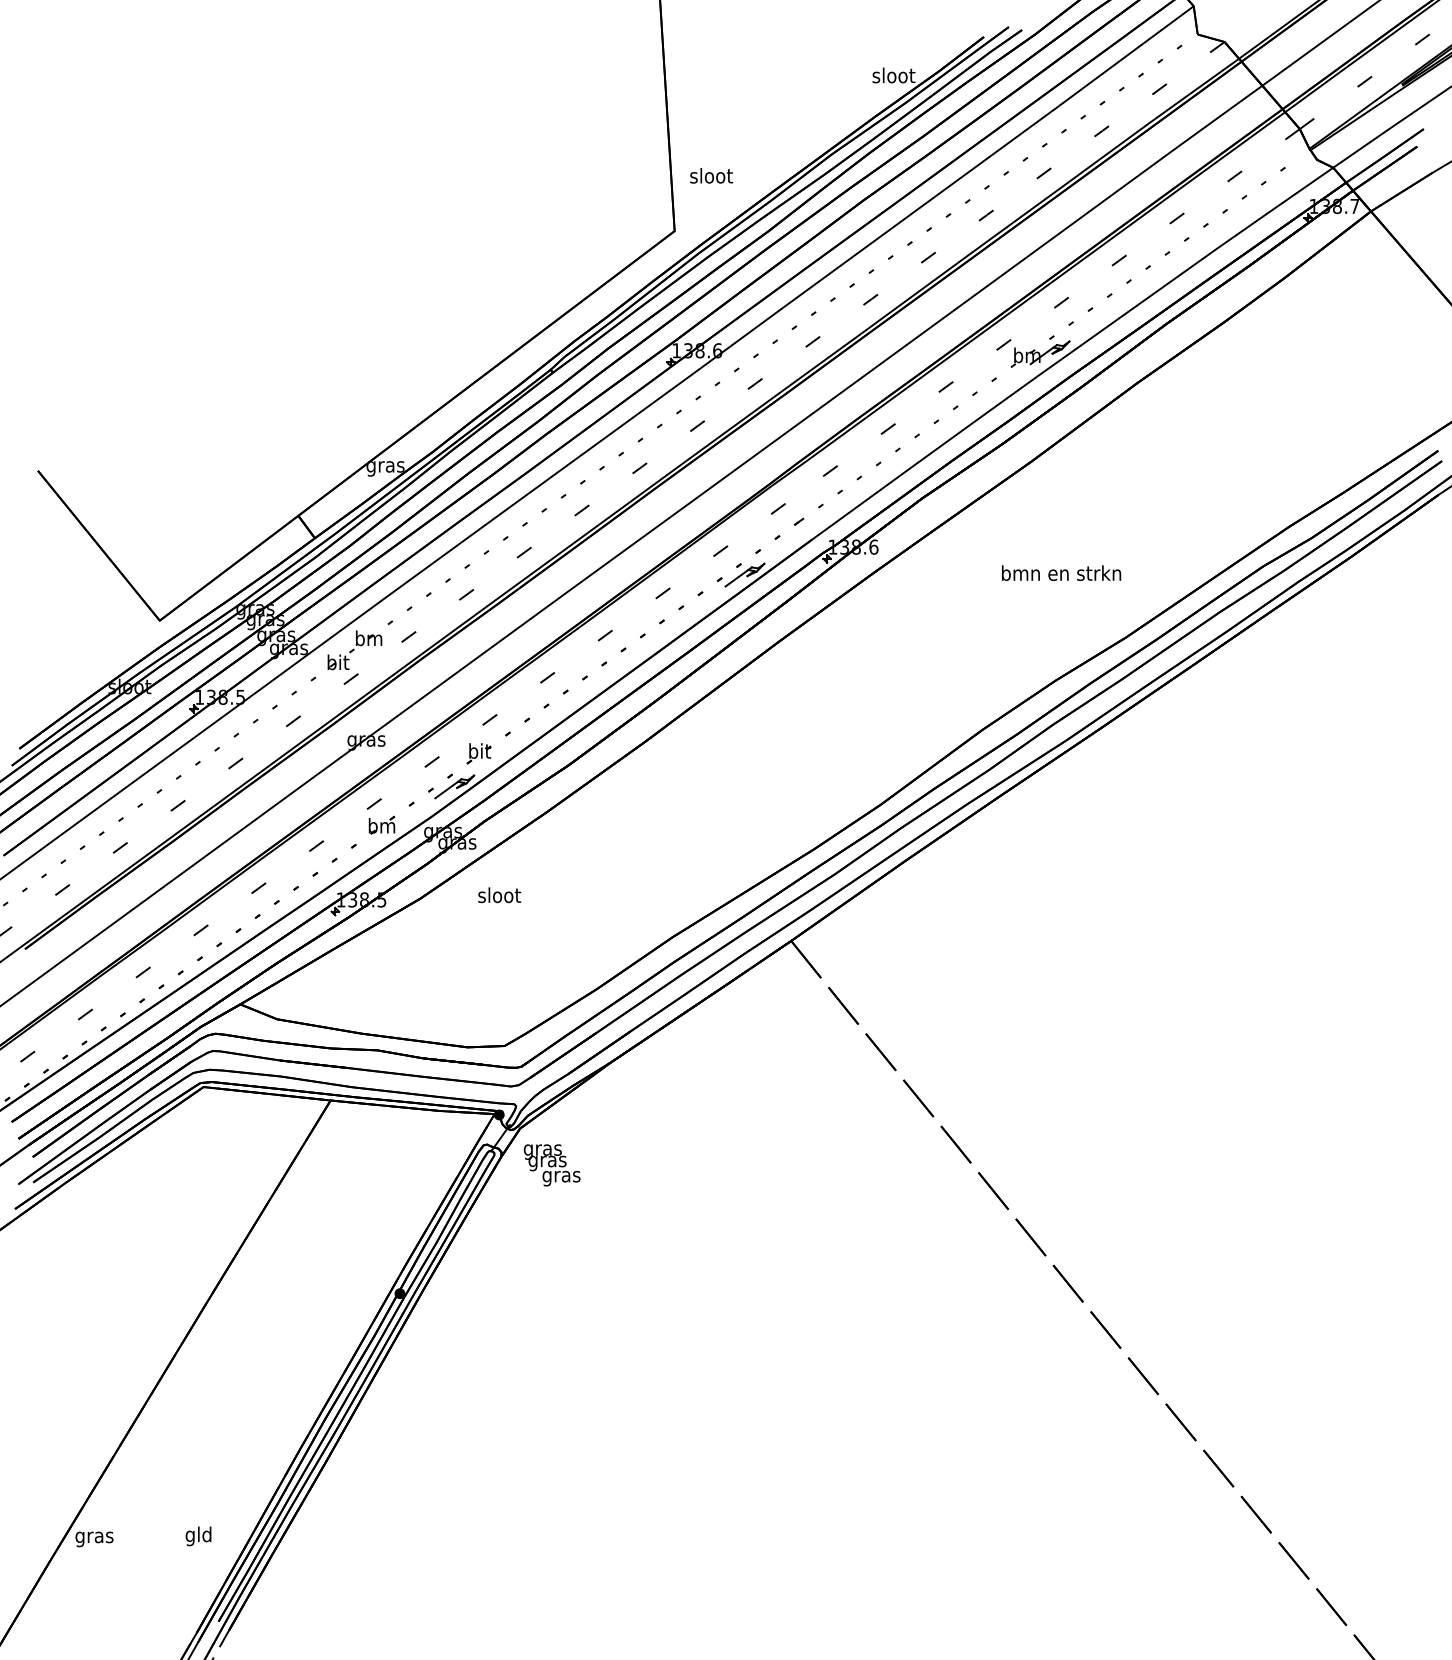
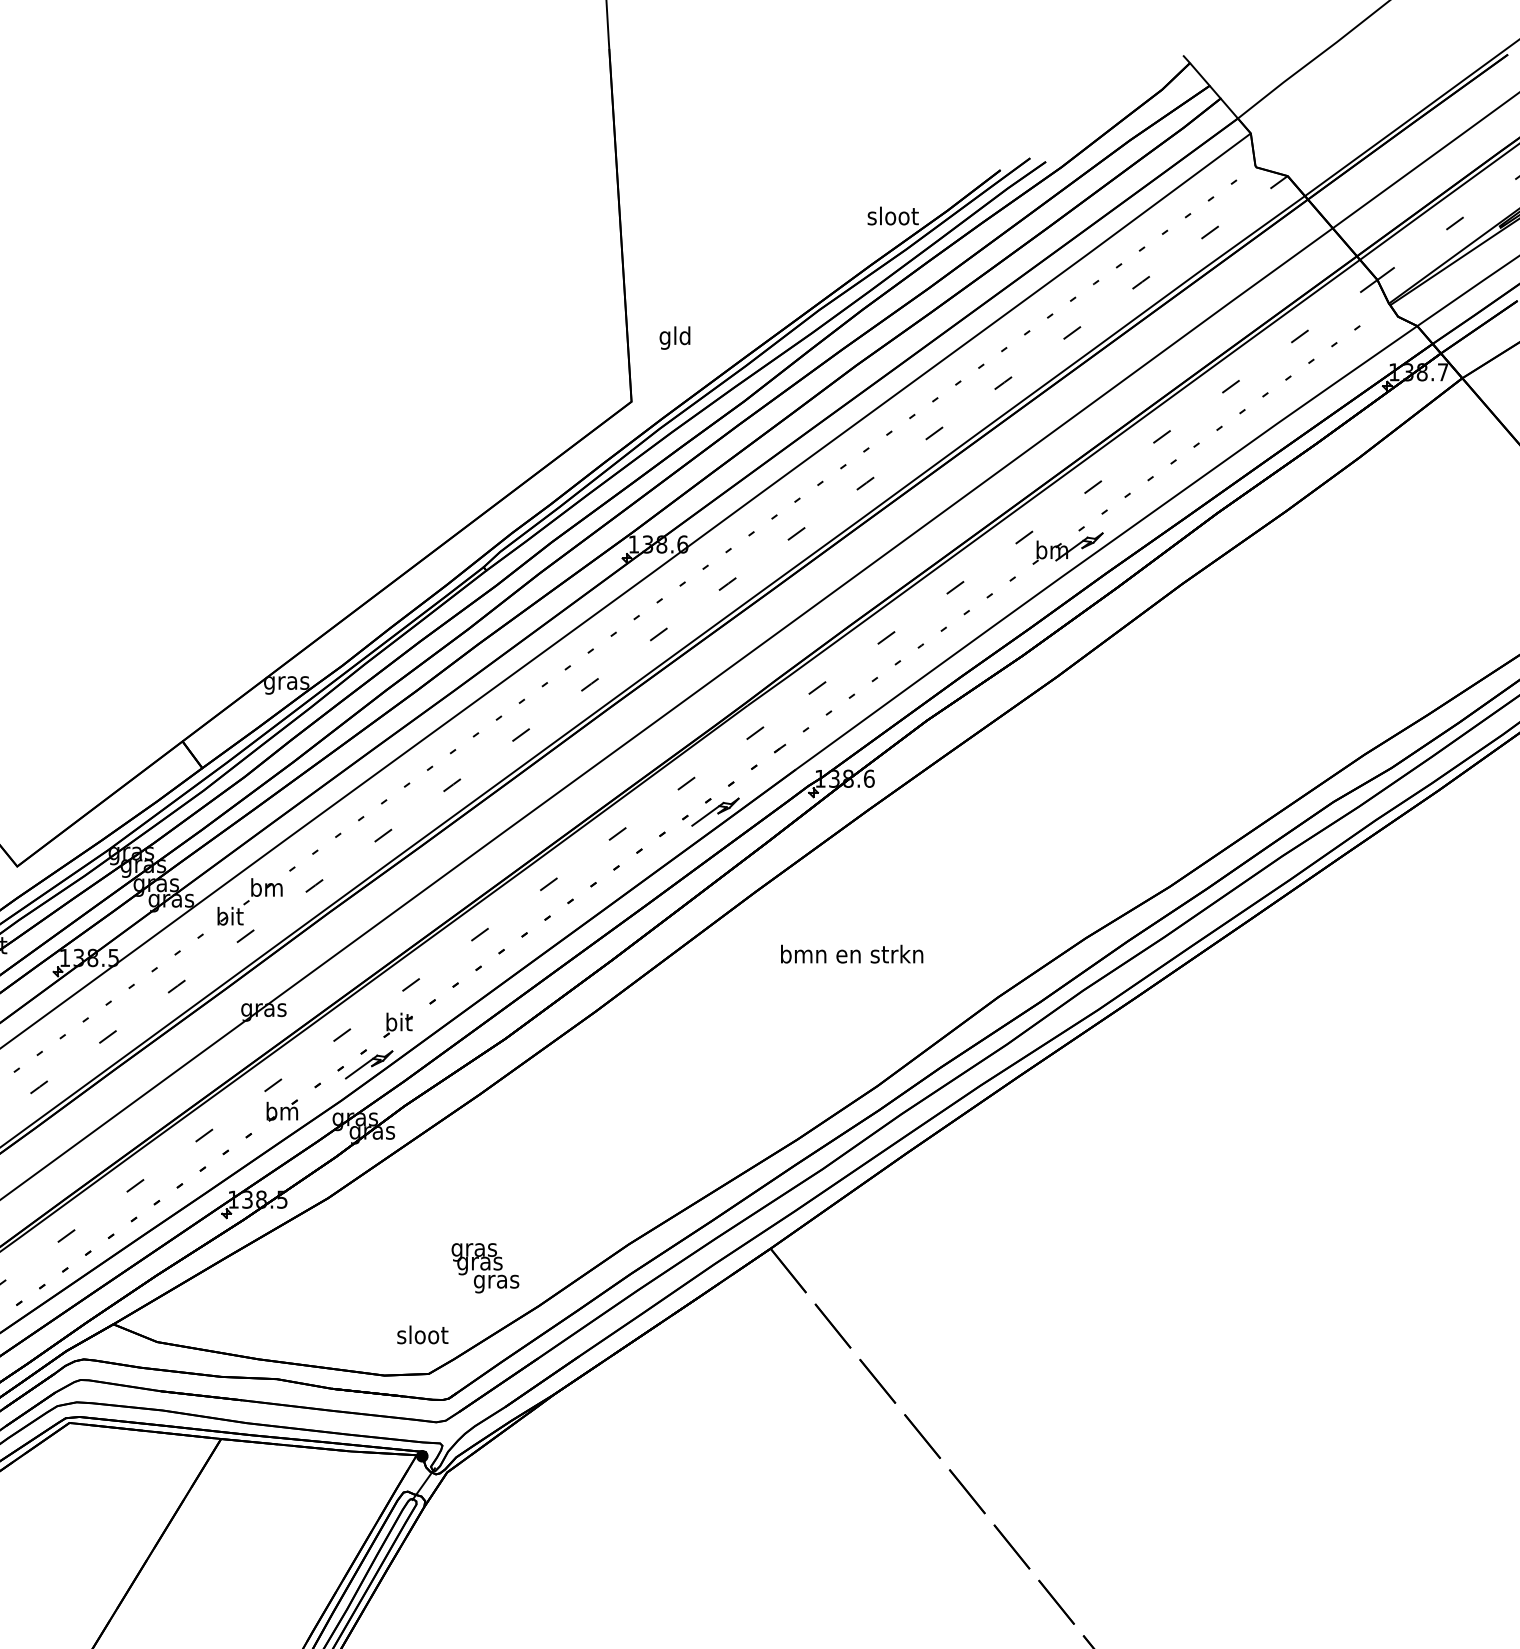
text: (711, 177) -> (675, 337), sloot -> gld
text: (1061, 572) -> (852, 953), moved
text: (499, 895) -> (422, 1335), moved
text: (551, 1165) -> (484, 1268), moved

